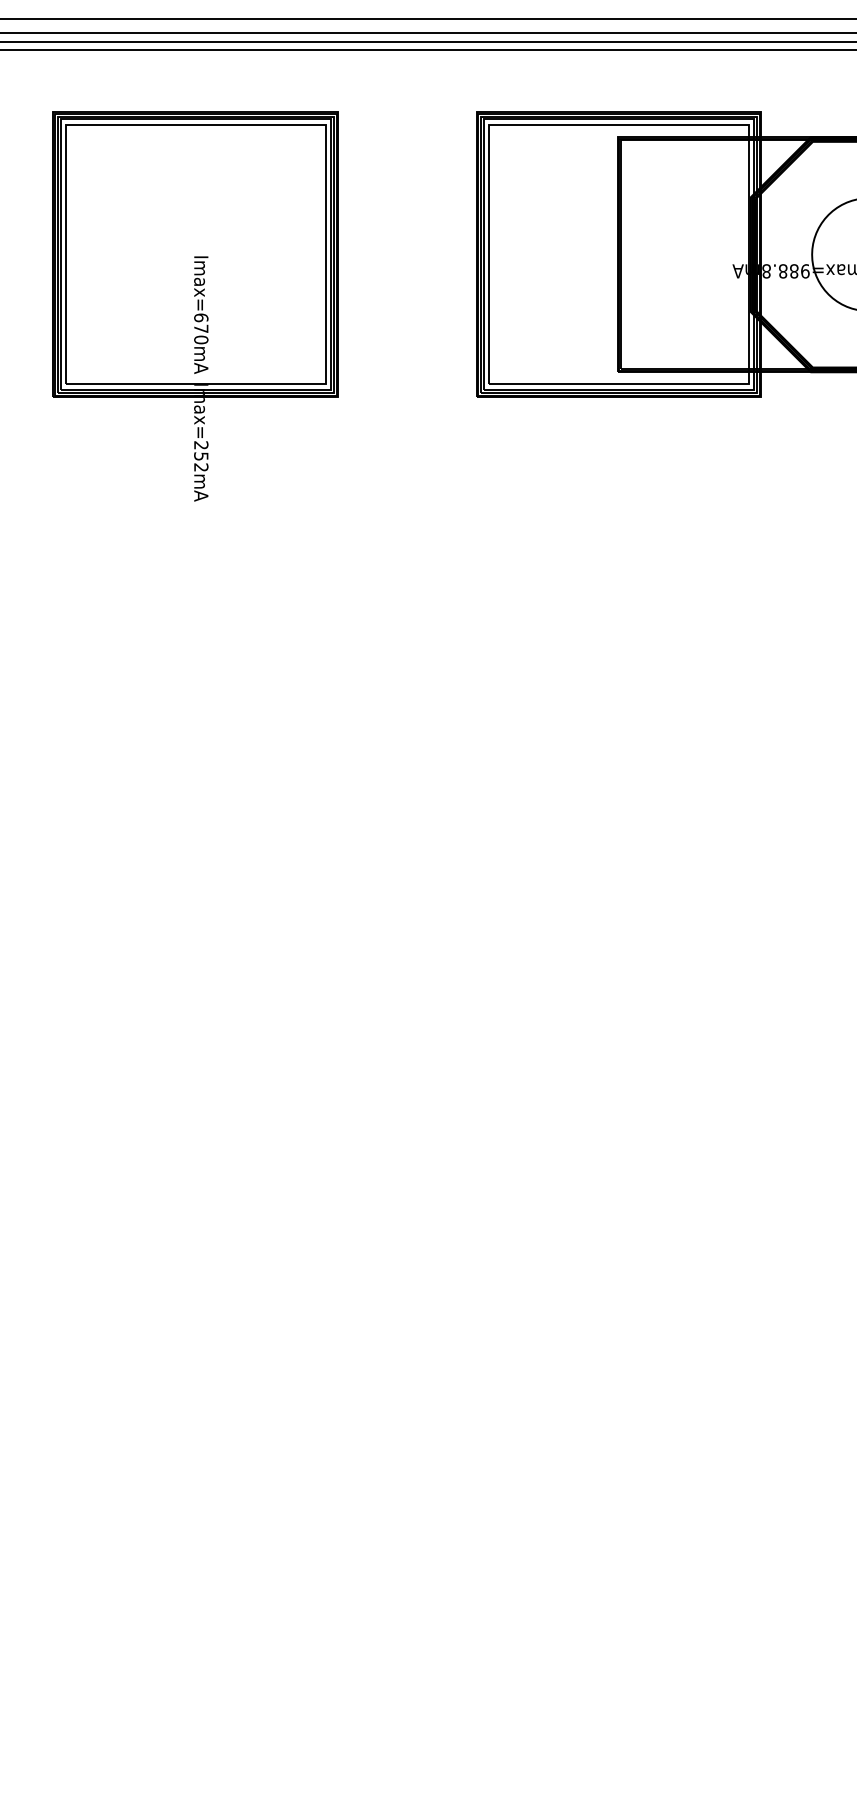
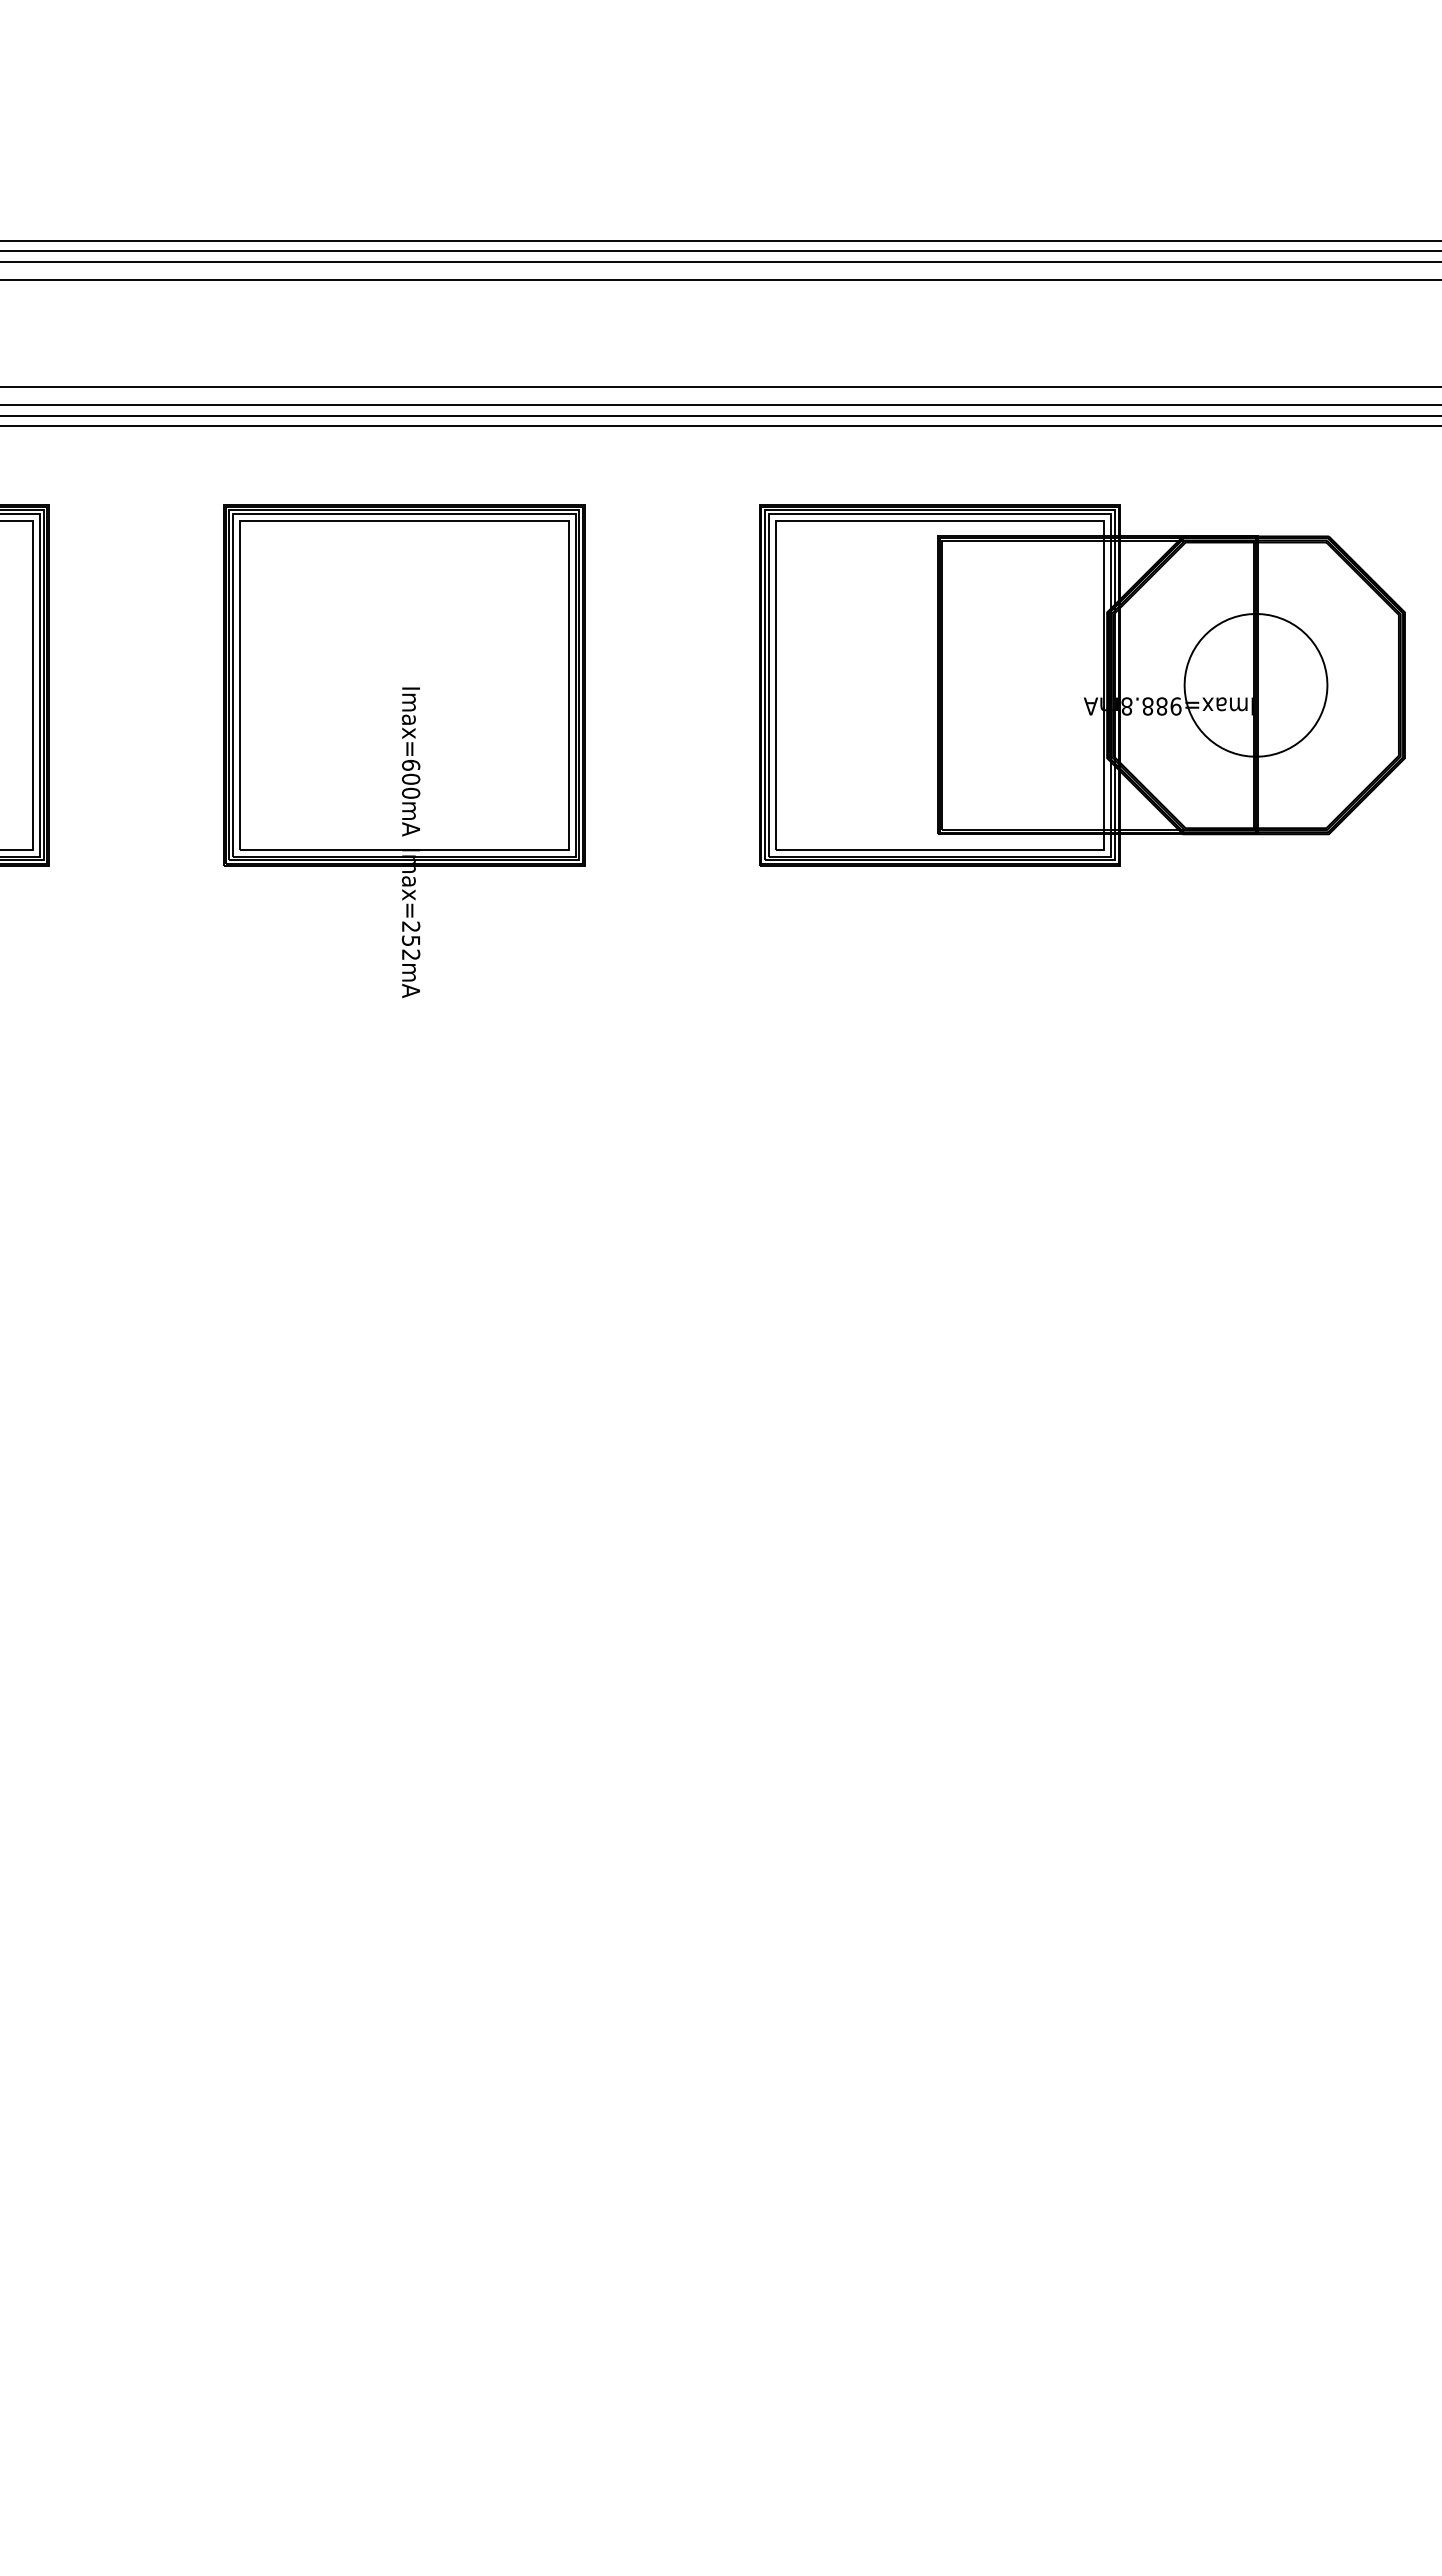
text: (201, 328) -> (411, 778), Imax=670mA -> Imax=600mA

